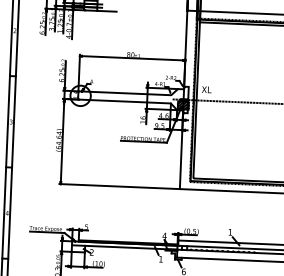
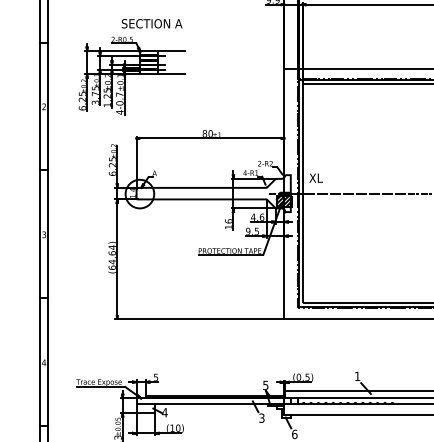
text: (164, 236) -> (265, 385), 4 -> 5
text: (91, 252) -> (164, 412), 2 -> 4
text: (160, 258) -> (261, 417), 1 -> 3

